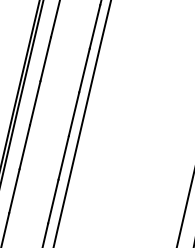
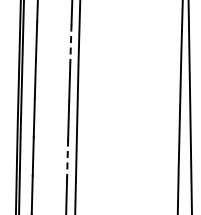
line: (94, 27) -> (70, 44), solid -> dashed
line: (63, 158) -> (67, 159), solid -> dashed

